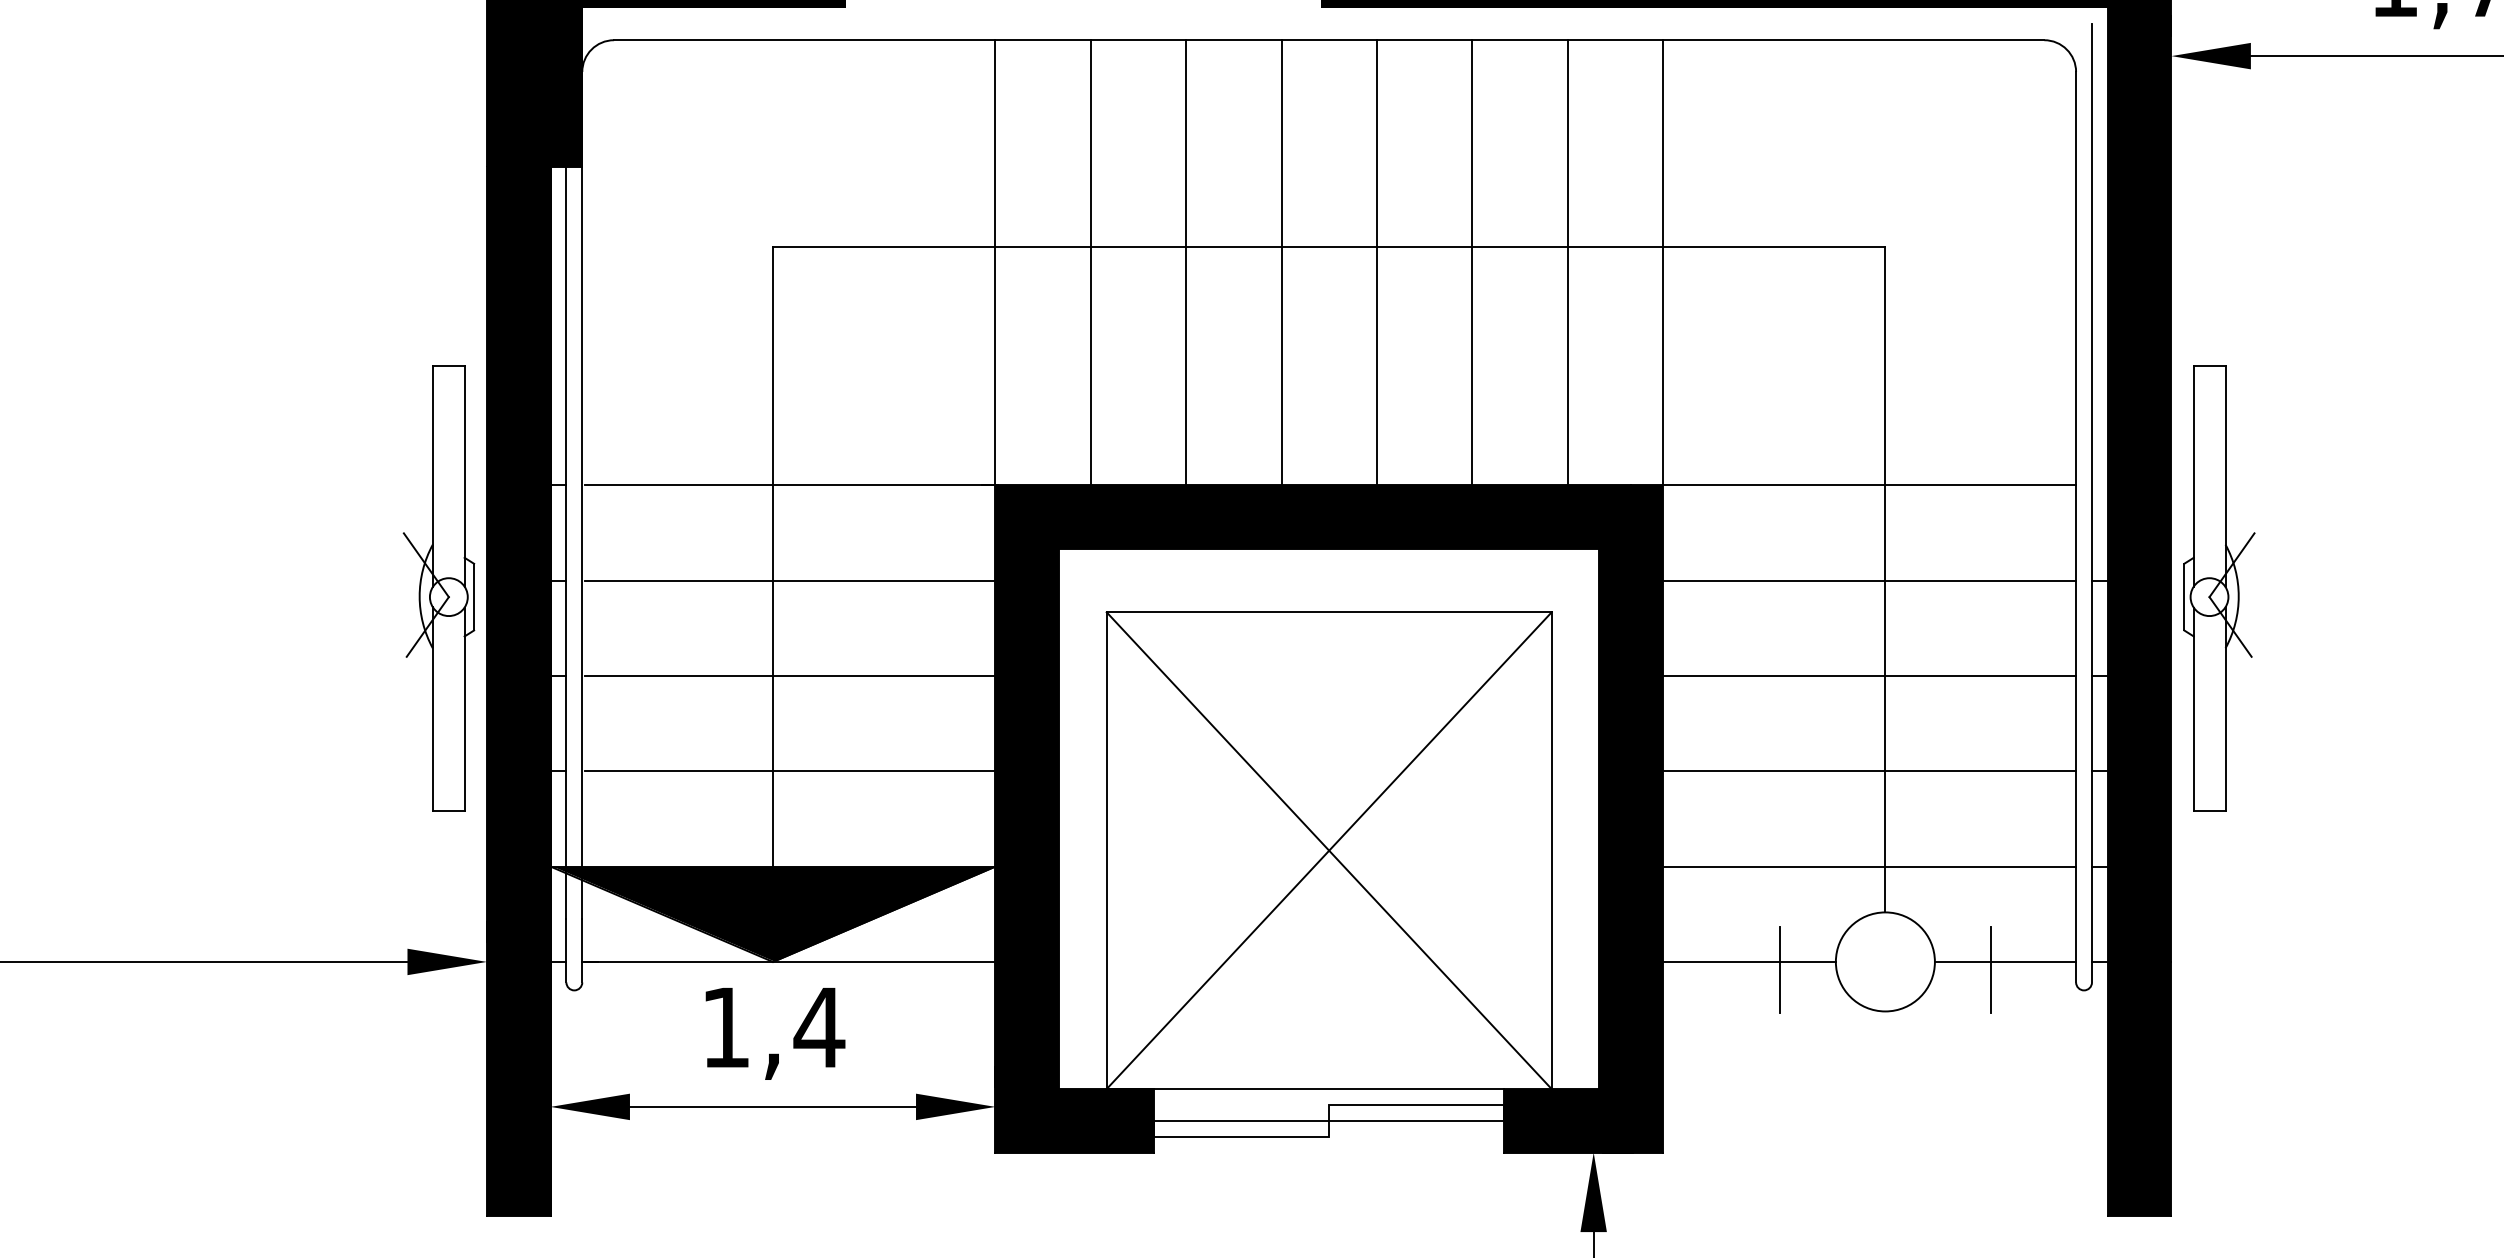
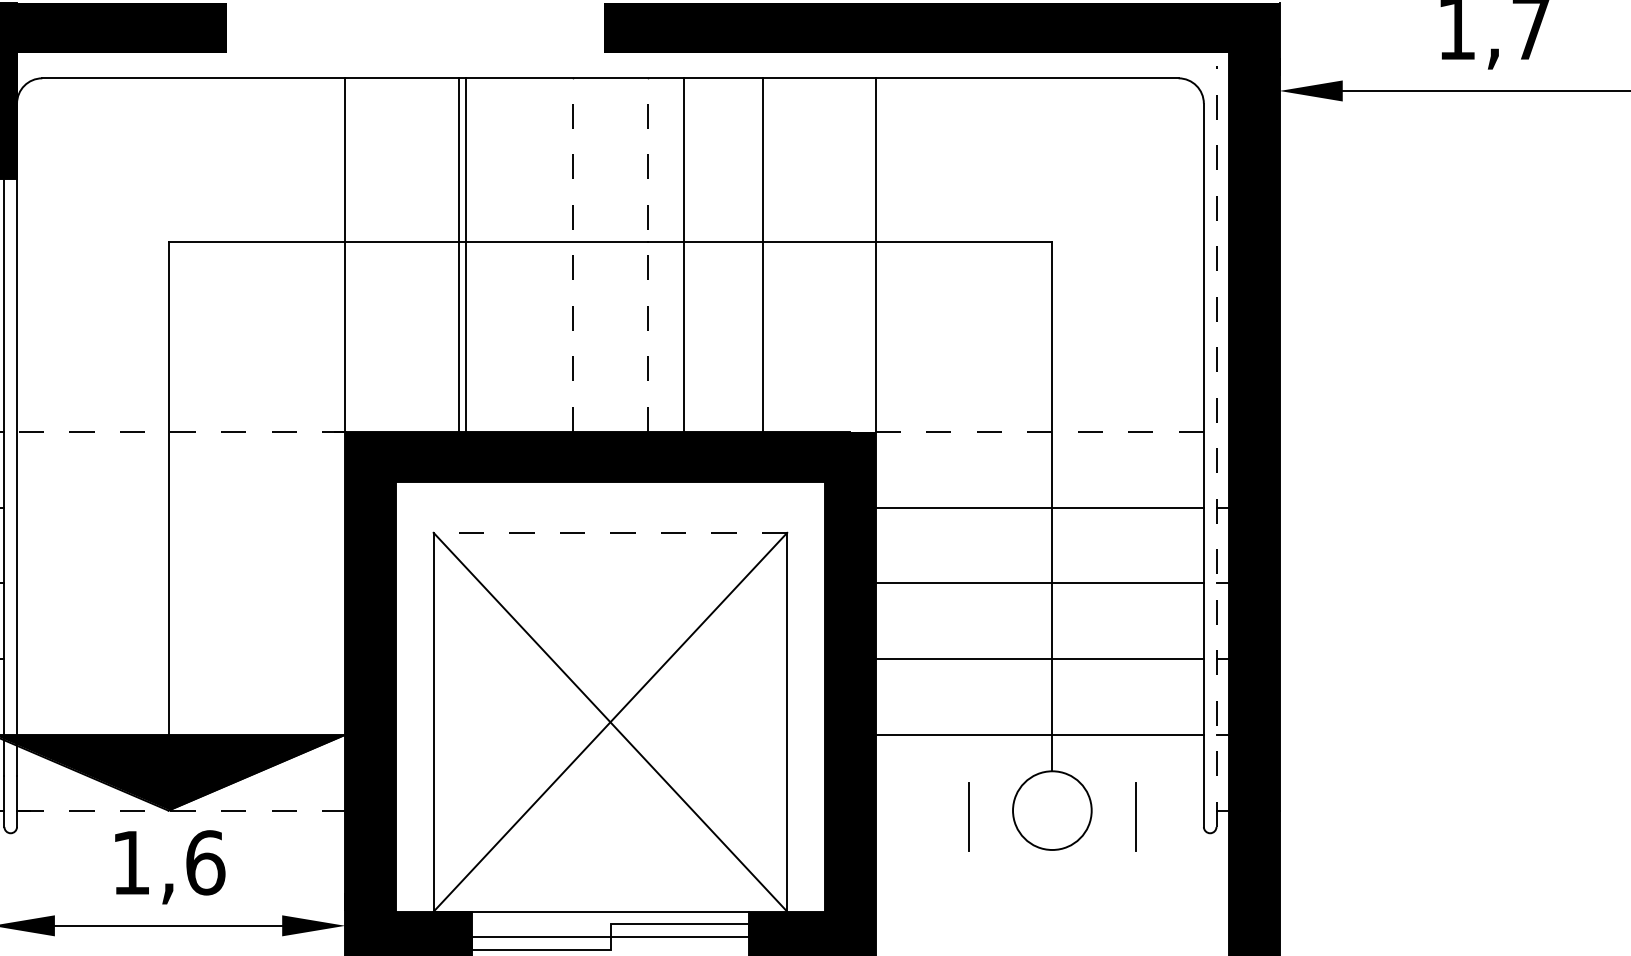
line: (1090, 262) -> (466, 254), moved
line: (1186, 262) -> (459, 254), moved
line: (1281, 262) -> (572, 254), solid -> dashed
line: (1376, 262) -> (648, 254), solid -> dashed
line: (1472, 262) -> (684, 254), moved
line: (1567, 262) -> (763, 254), moved
line: (791, 485) -> (183, 432), solid -> dashed
line: (1853, 485) -> (1027, 432), solid -> dashed
line: (2091, 502) -> (1216, 445), solid -> dashed
line: (790, 580) -> (182, 507), removed
part: (2219, 588) -> (1317, 513), removed
line: (1328, 612) -> (609, 533), solid -> dashed
line: (790, 675) -> (182, 583), removed
line: (790, 771) -> (182, 659), removed
line: (791, 961) -> (183, 810), solid -> dashed
line: (1748, 961) -> (943, 810), removed
line: (2005, 961) -> (1147, 810), removed
text: (819, 1027) -> (205, 862), 1,4 -> 1,6

